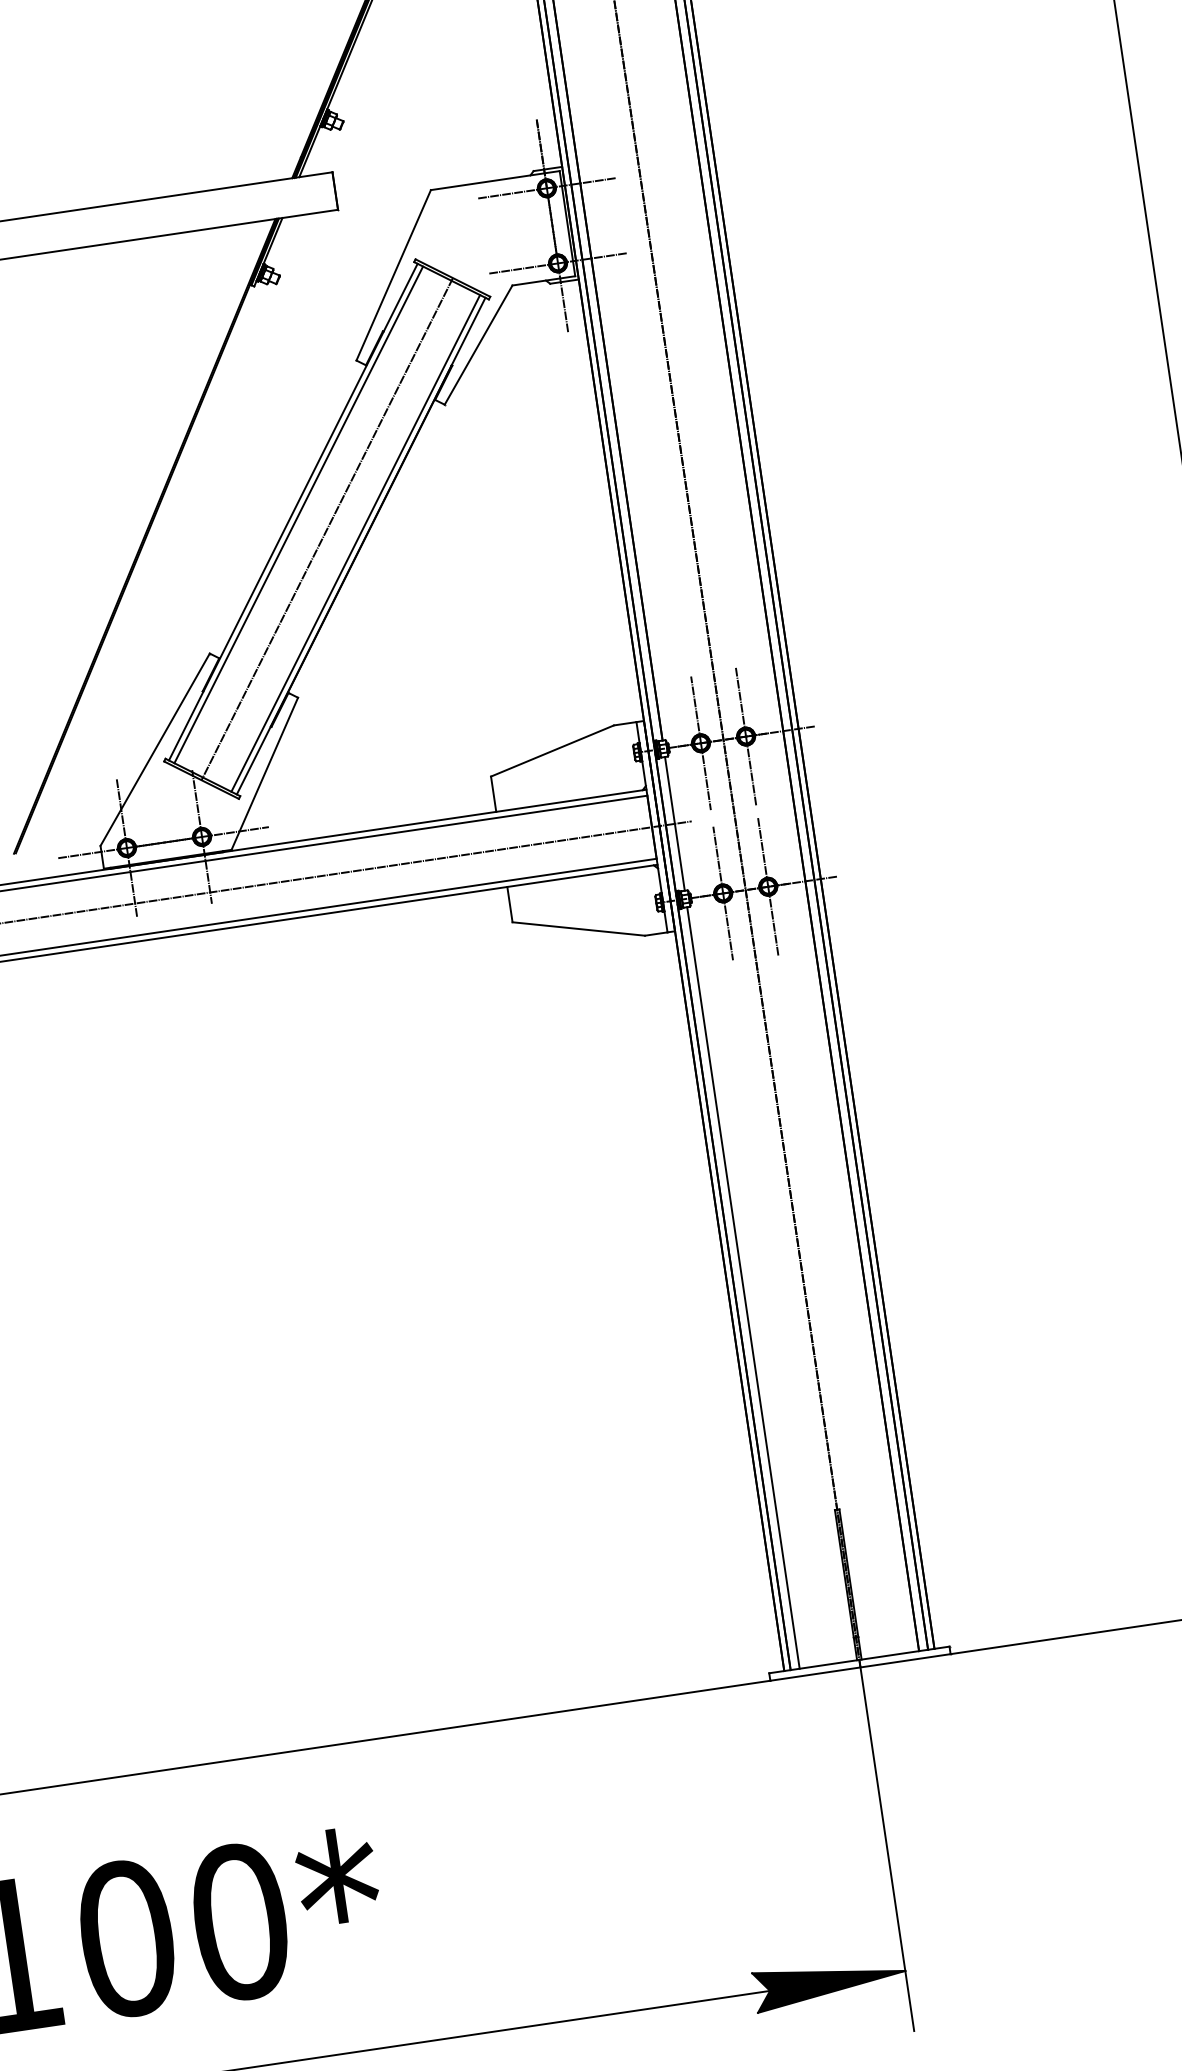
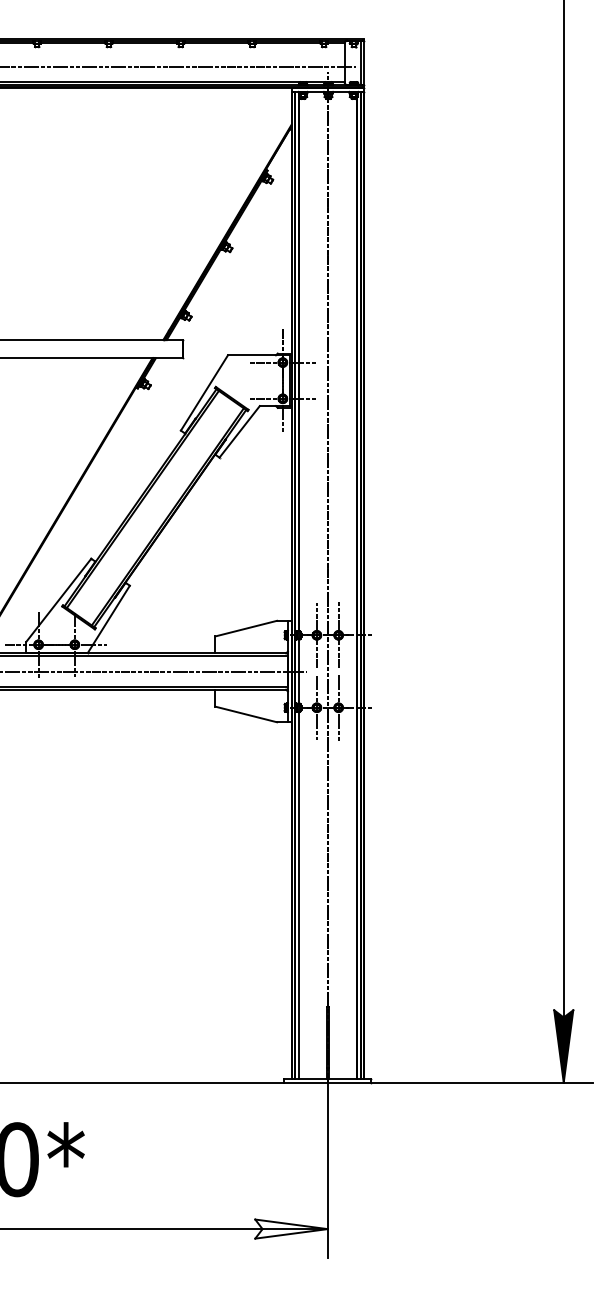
line: (327, 527) -> (155, 507), removed
fill: (829, 1980) -> (291, 1228), removed

